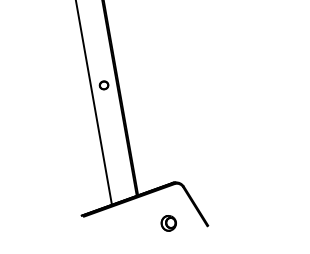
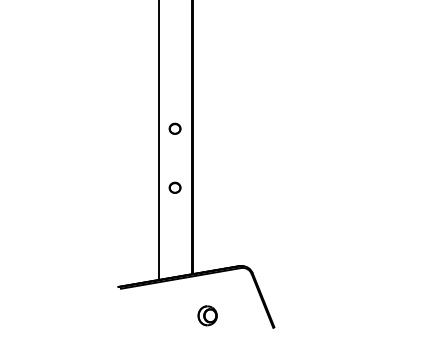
part: (111, 130) -> (174, 187), added
part: (168, 223) -> (207, 315), moved

